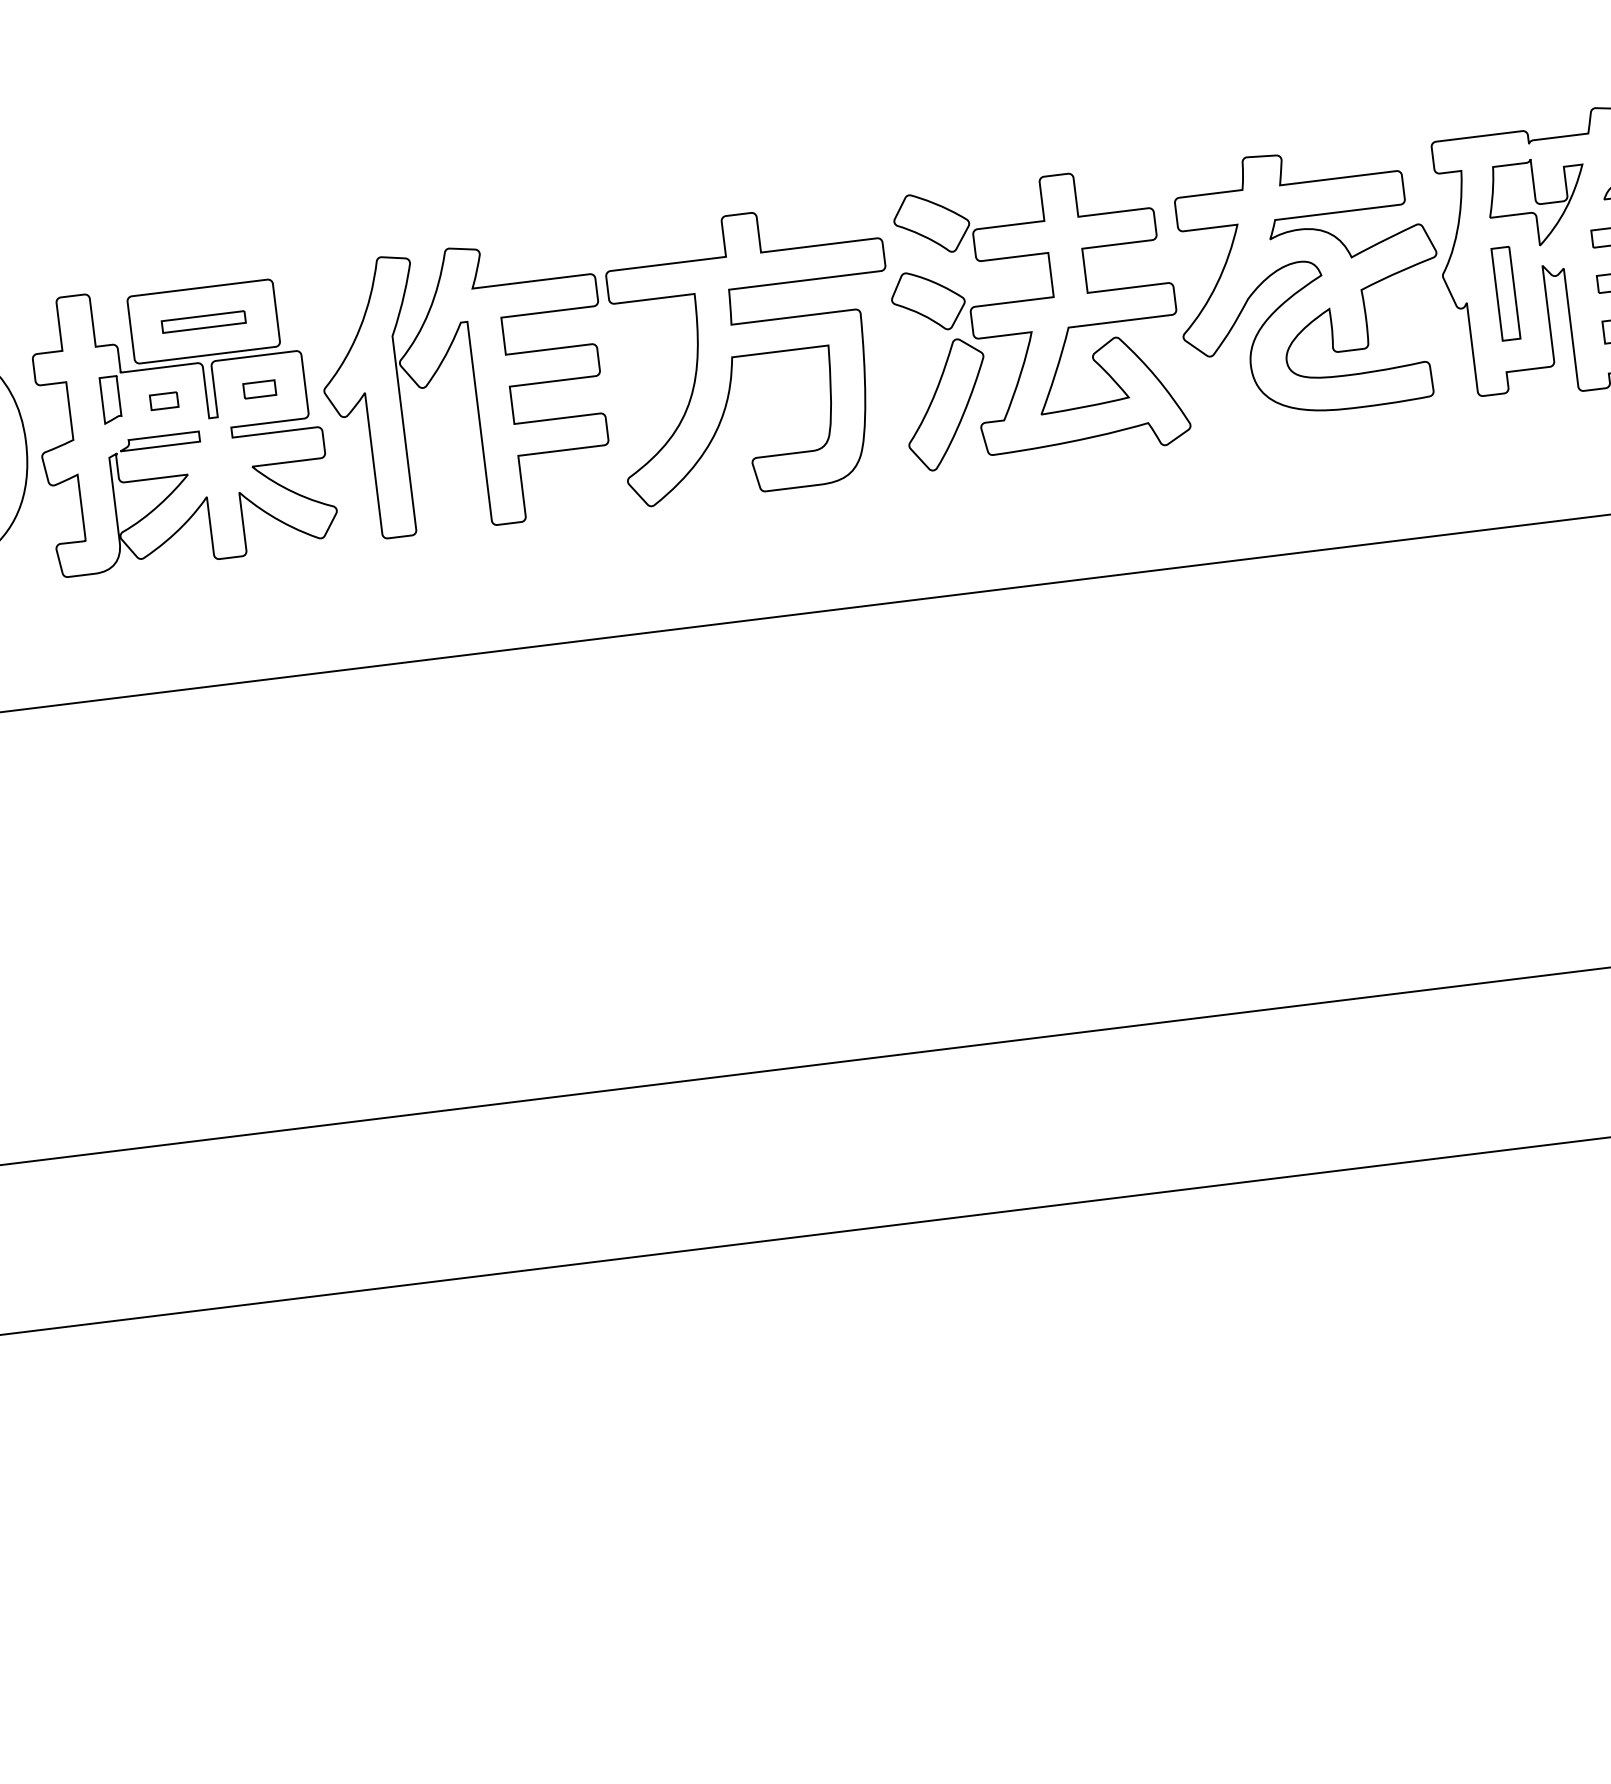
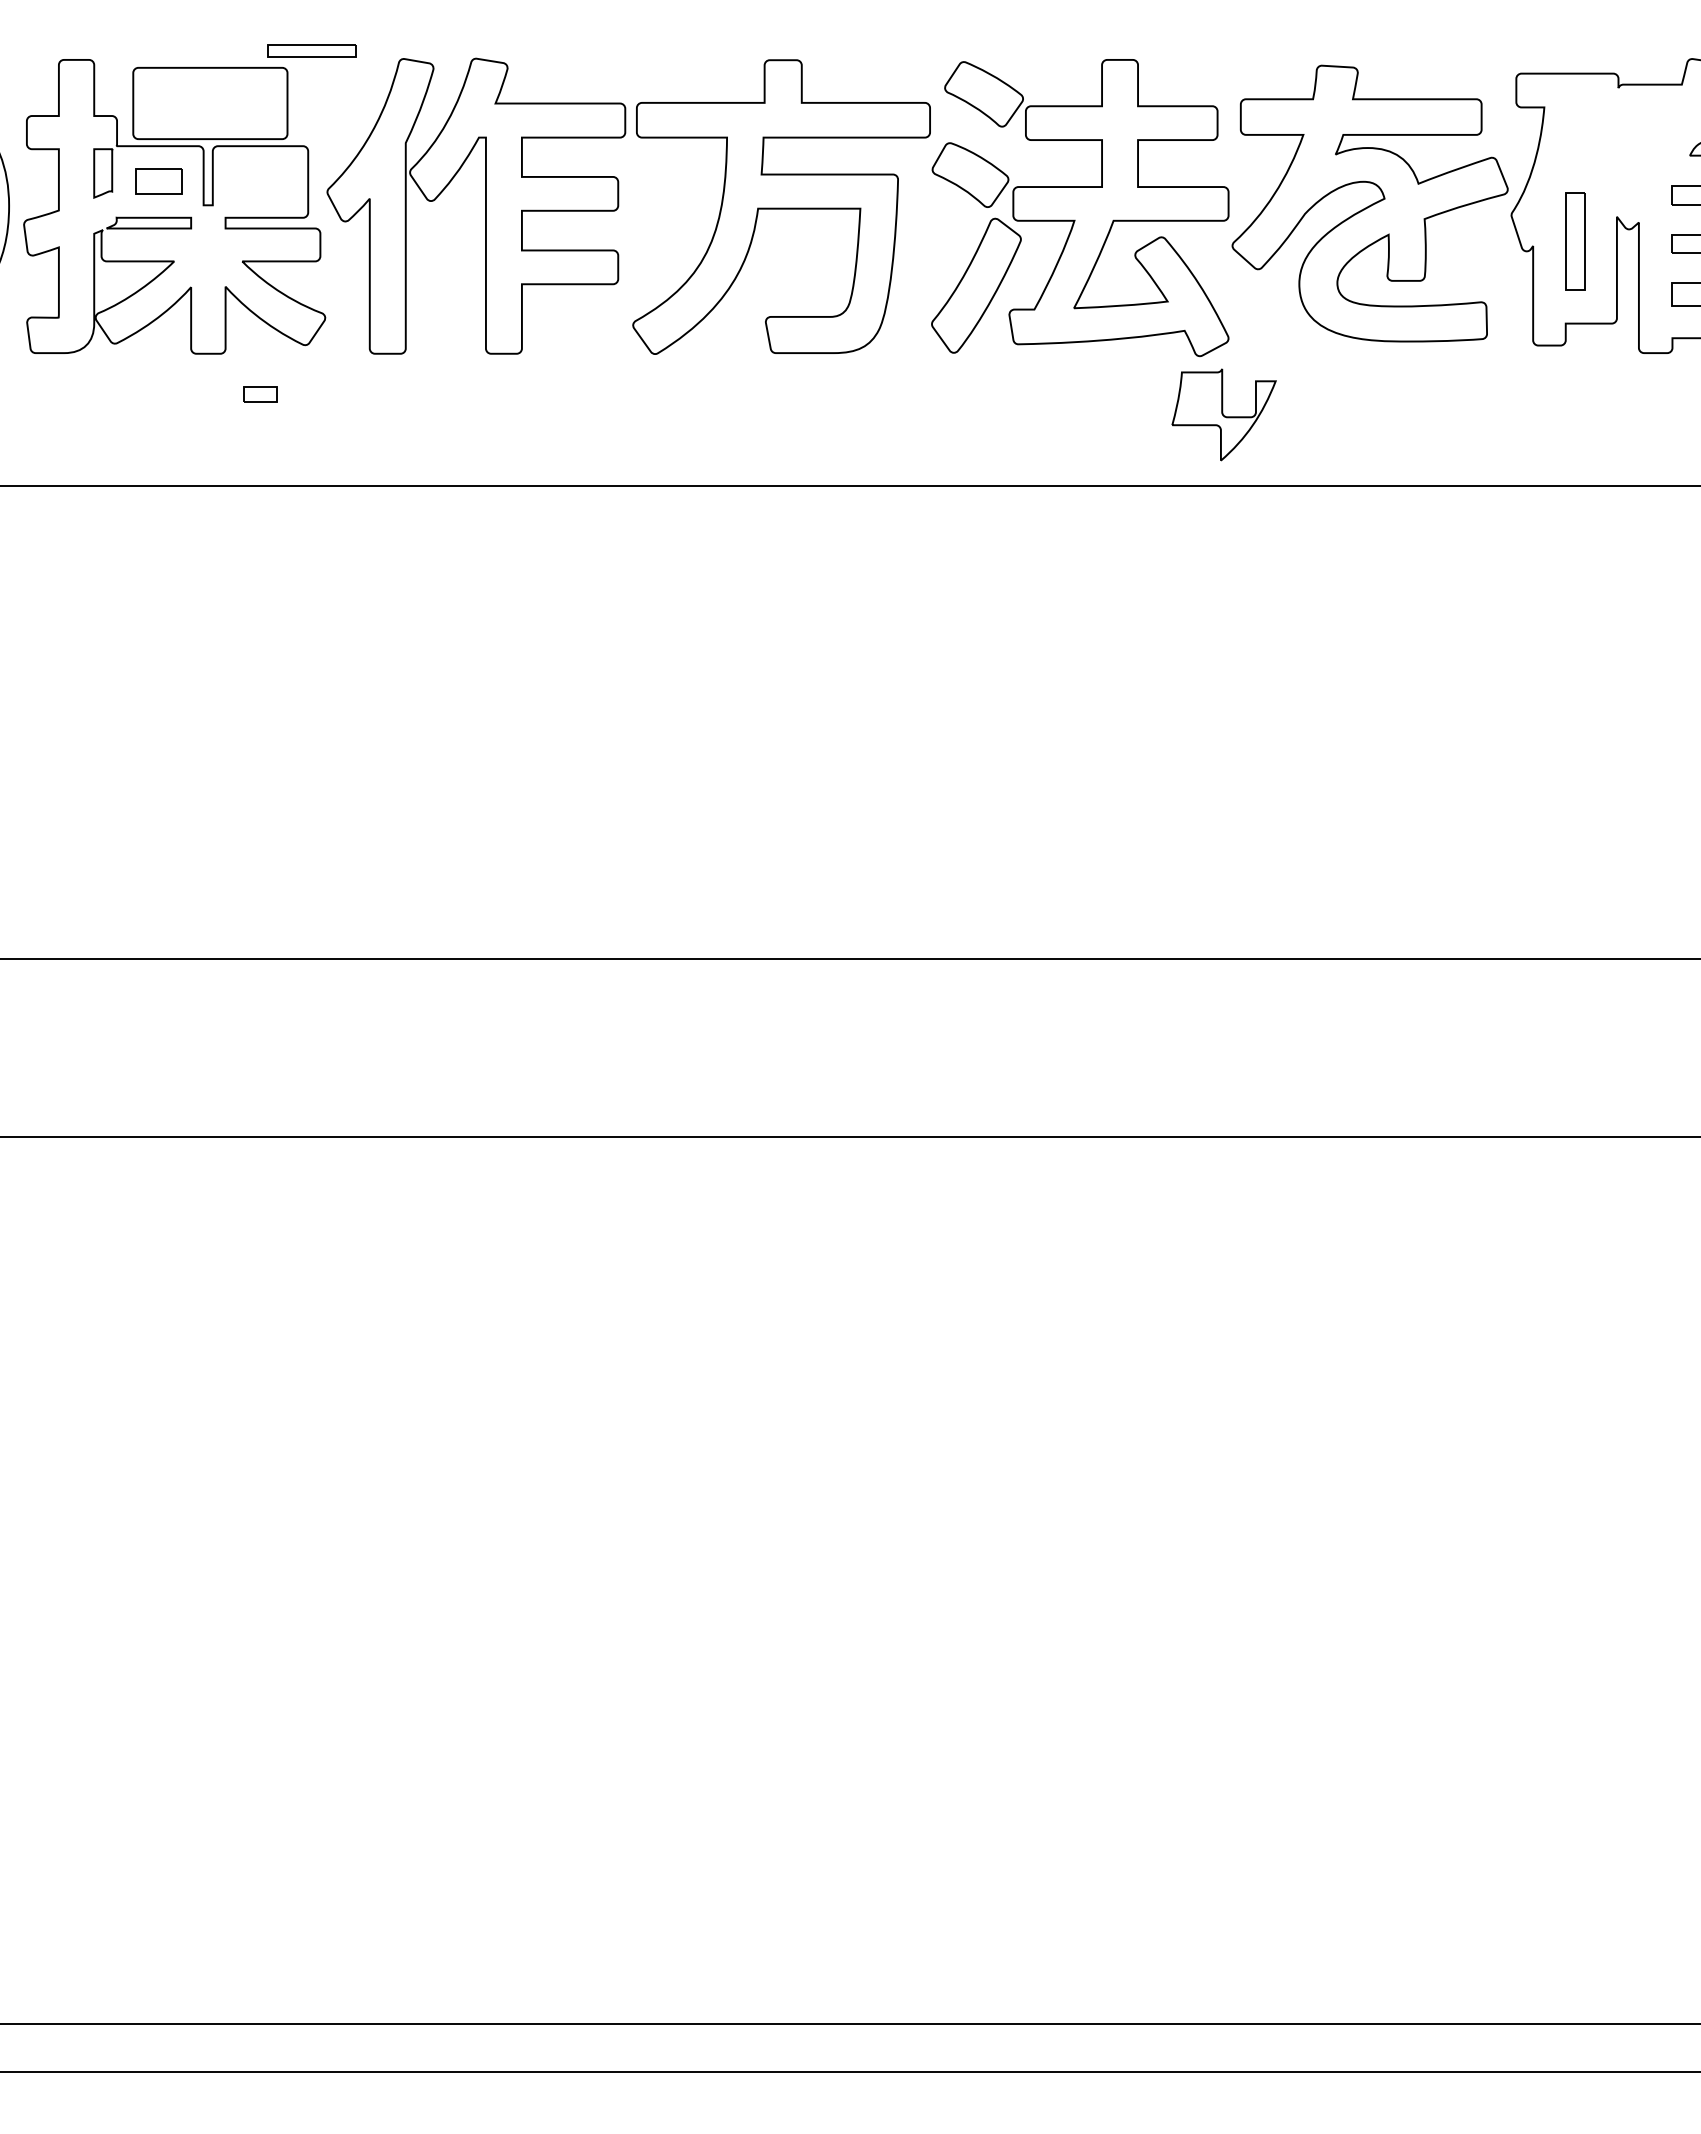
part: (1537, 201) -> (1223, 414), moved
part: (202, 321) -> (311, 50), moved
part: (260, 389) -> (260, 394), moved
part: (163, 401) -> (158, 181), size x1.6

